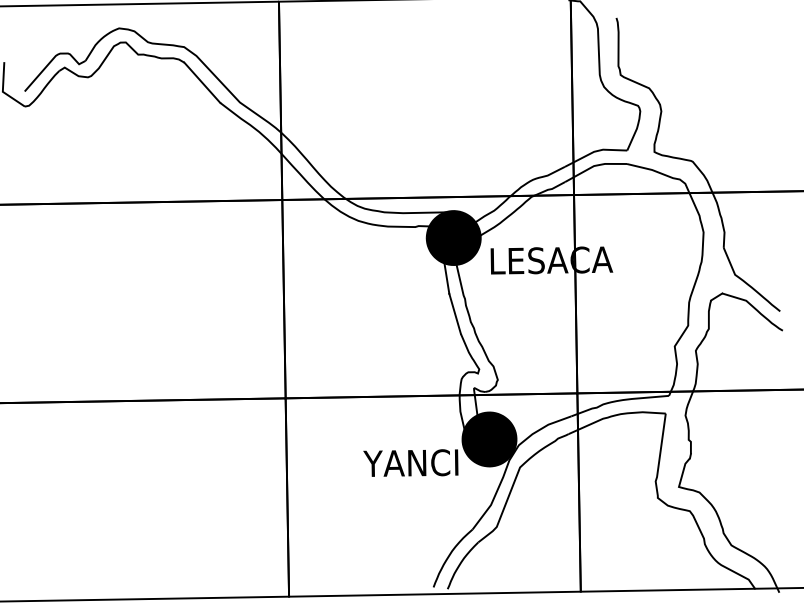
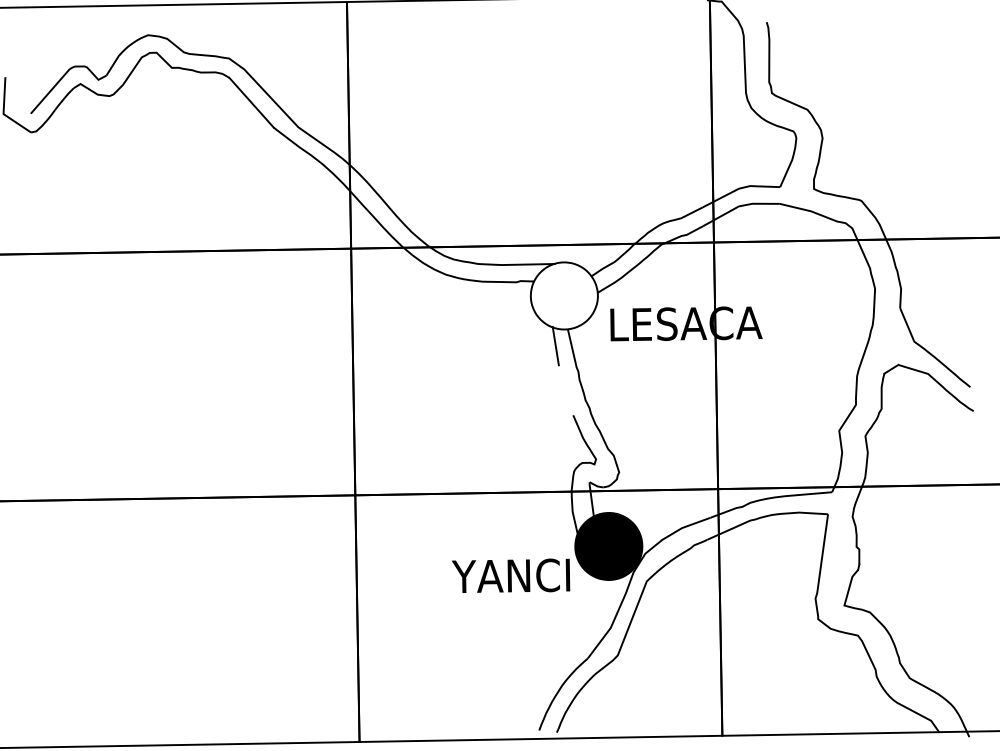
fill: (453, 238) -> (564, 296), removed
fill: (453, 238) -> (564, 296), removed
line: (454, 313) -> (565, 389), removed

